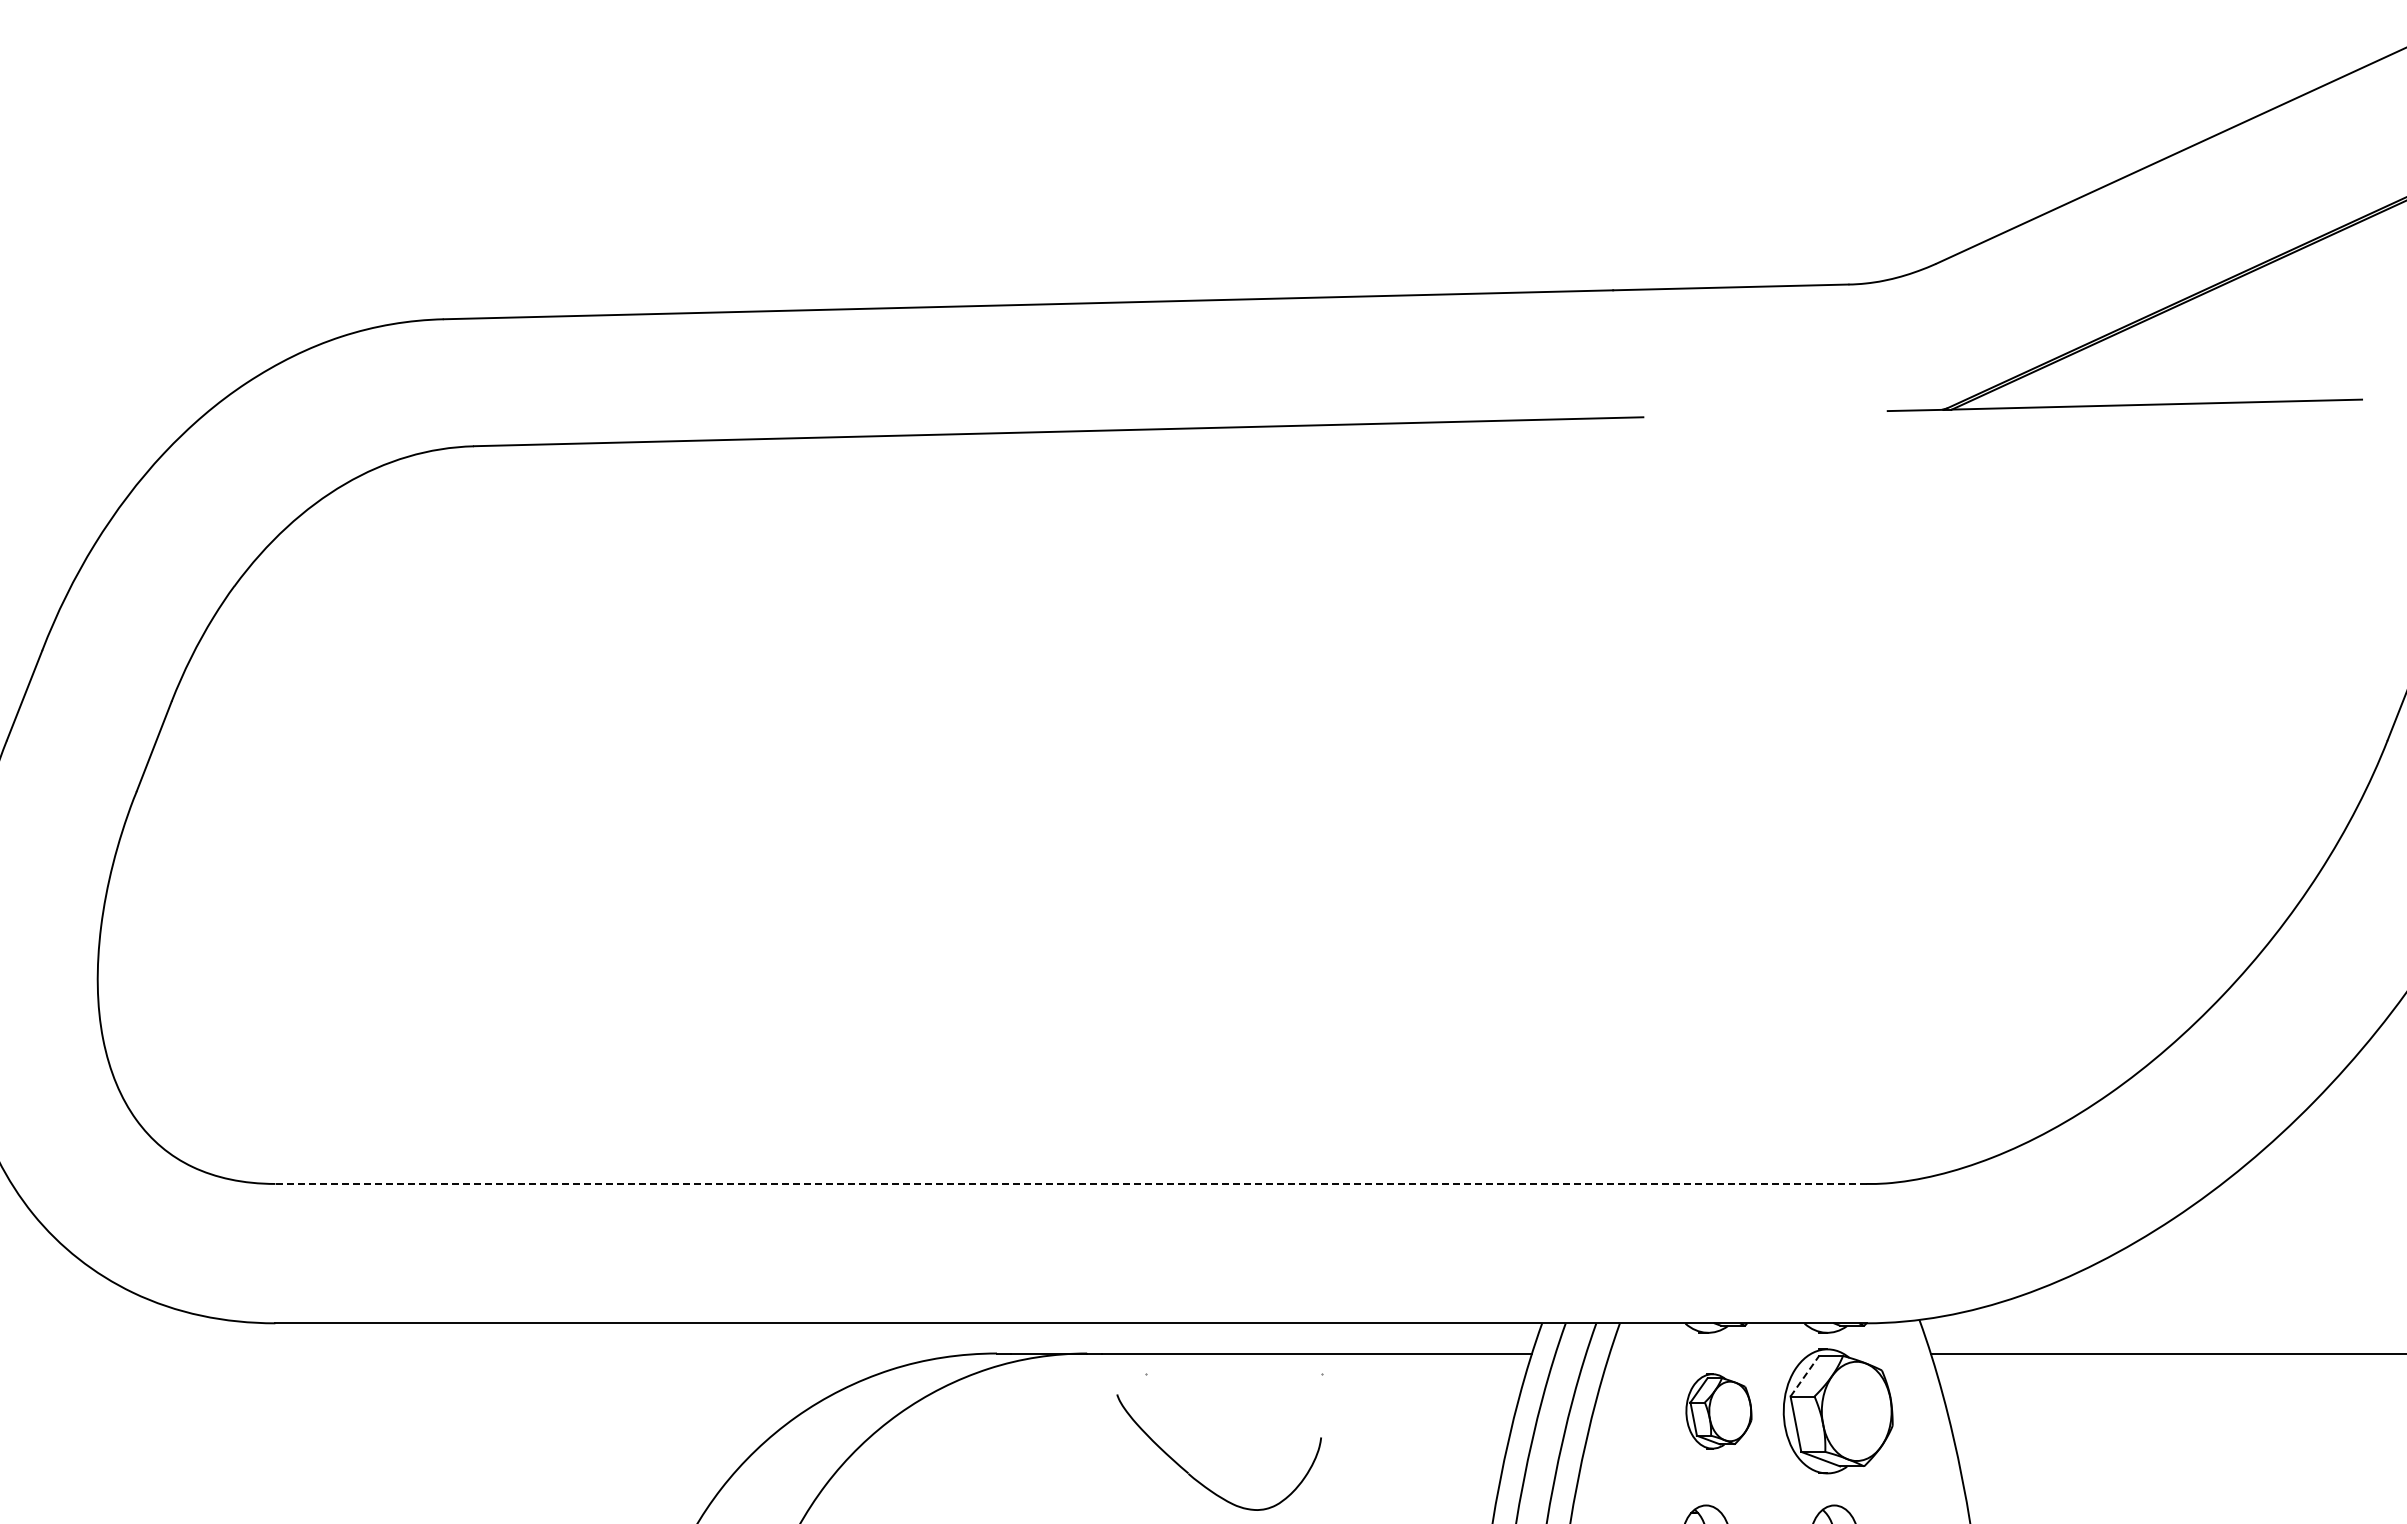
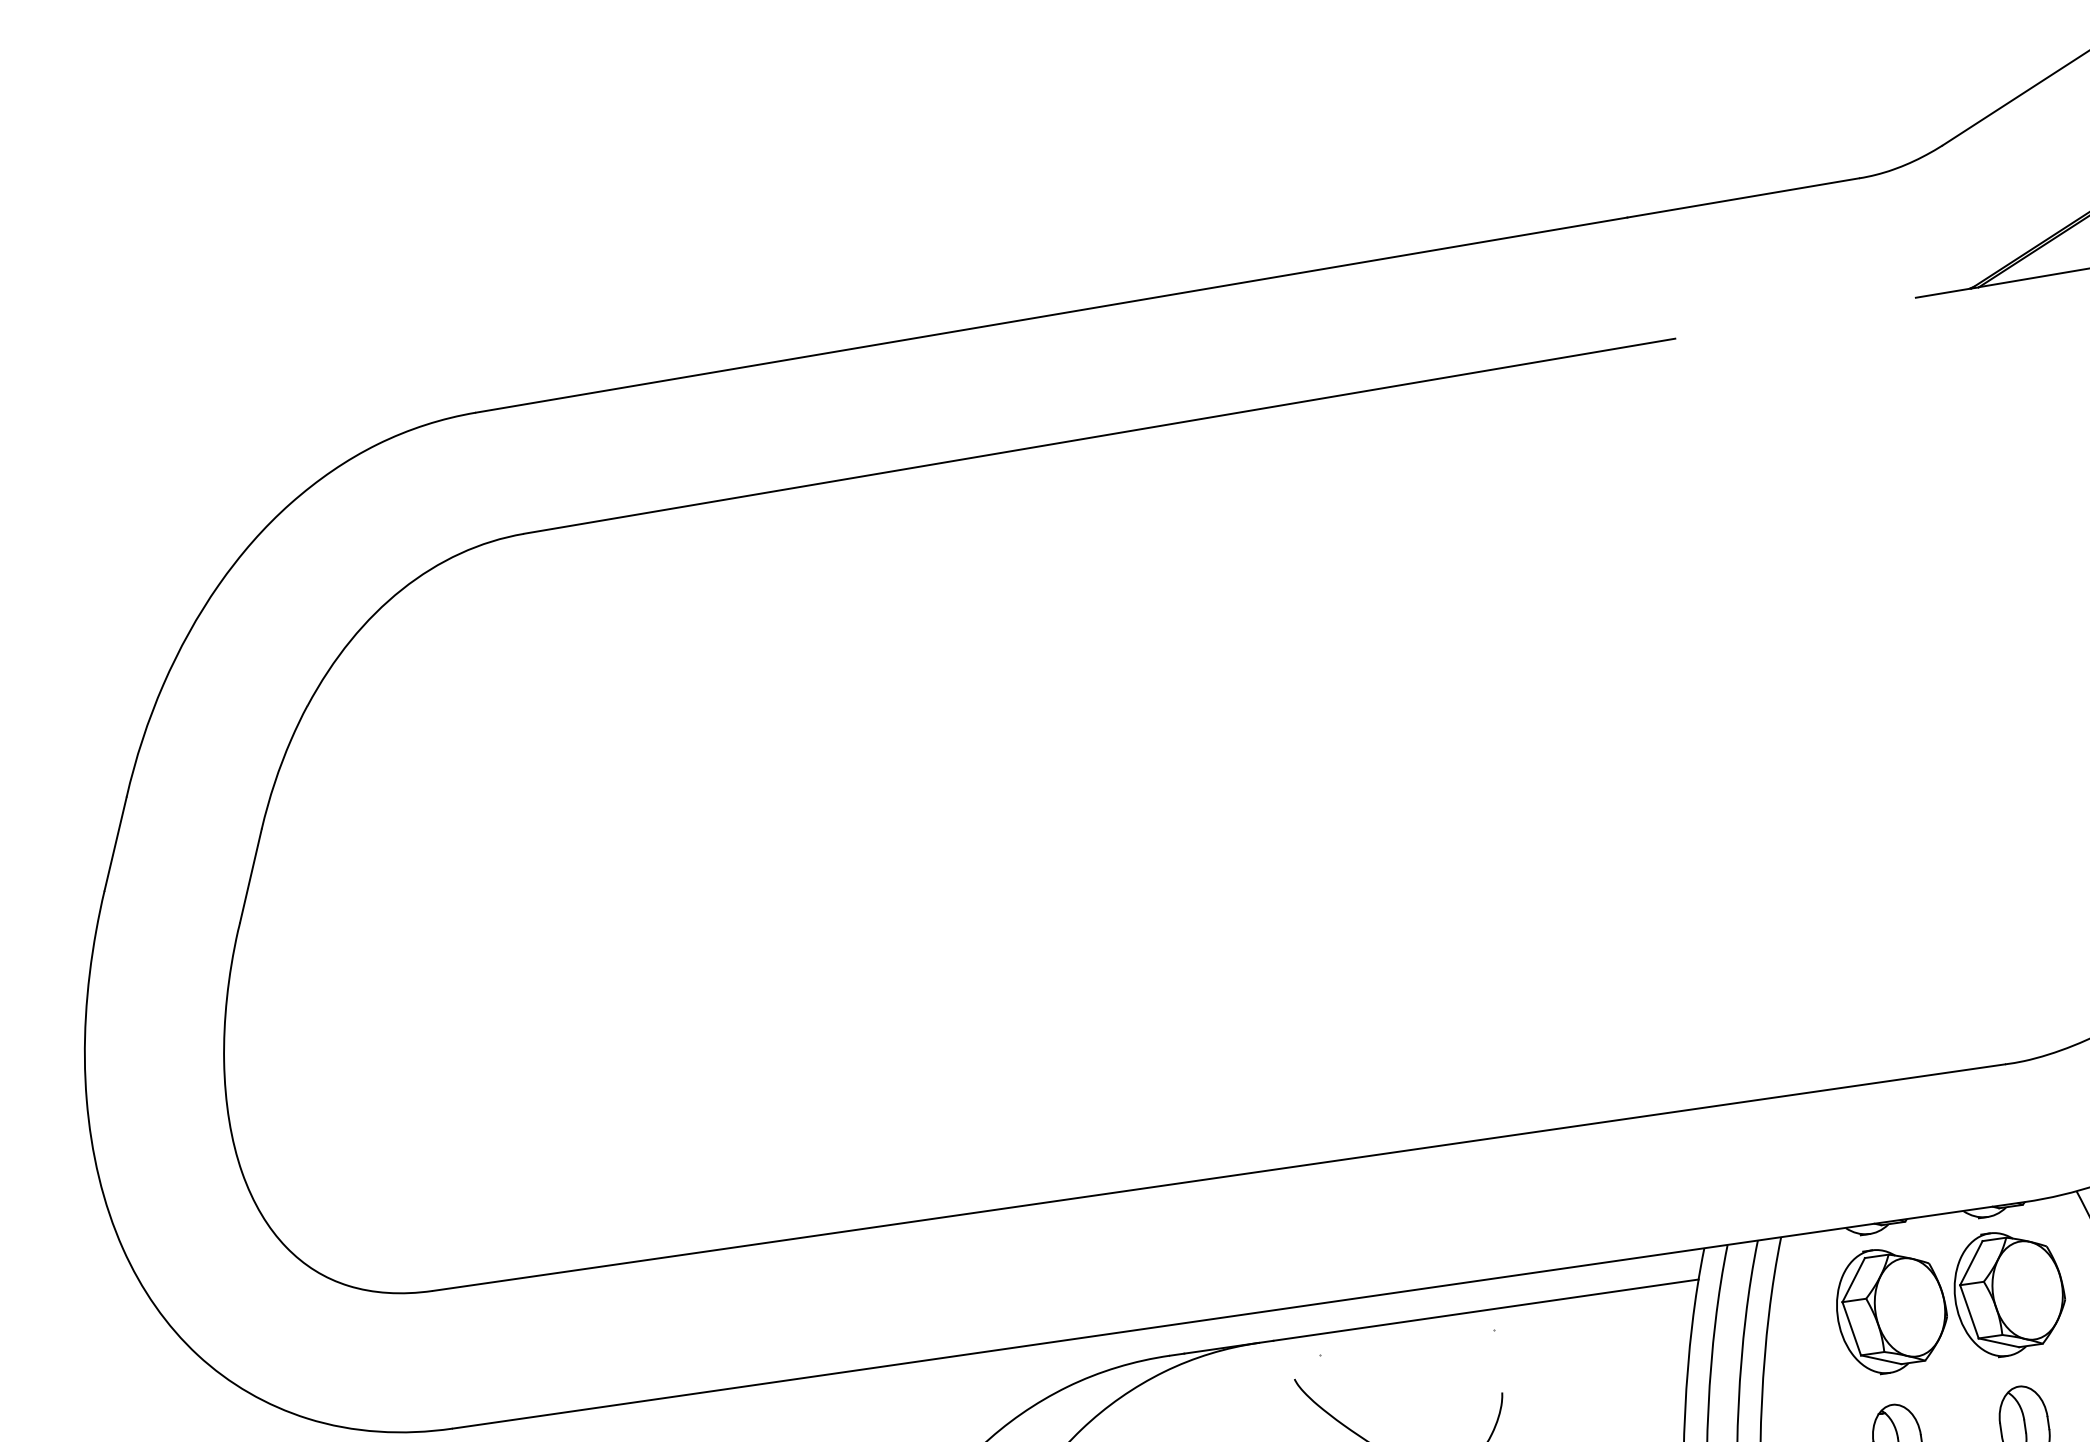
line: (1071, 1183) -> (1219, 1177), dashed -> solid
line: (1804, 1376) -> (1971, 1263), dashed -> solid
part: (1718, 1411) -> (1891, 1310), size x1.67

